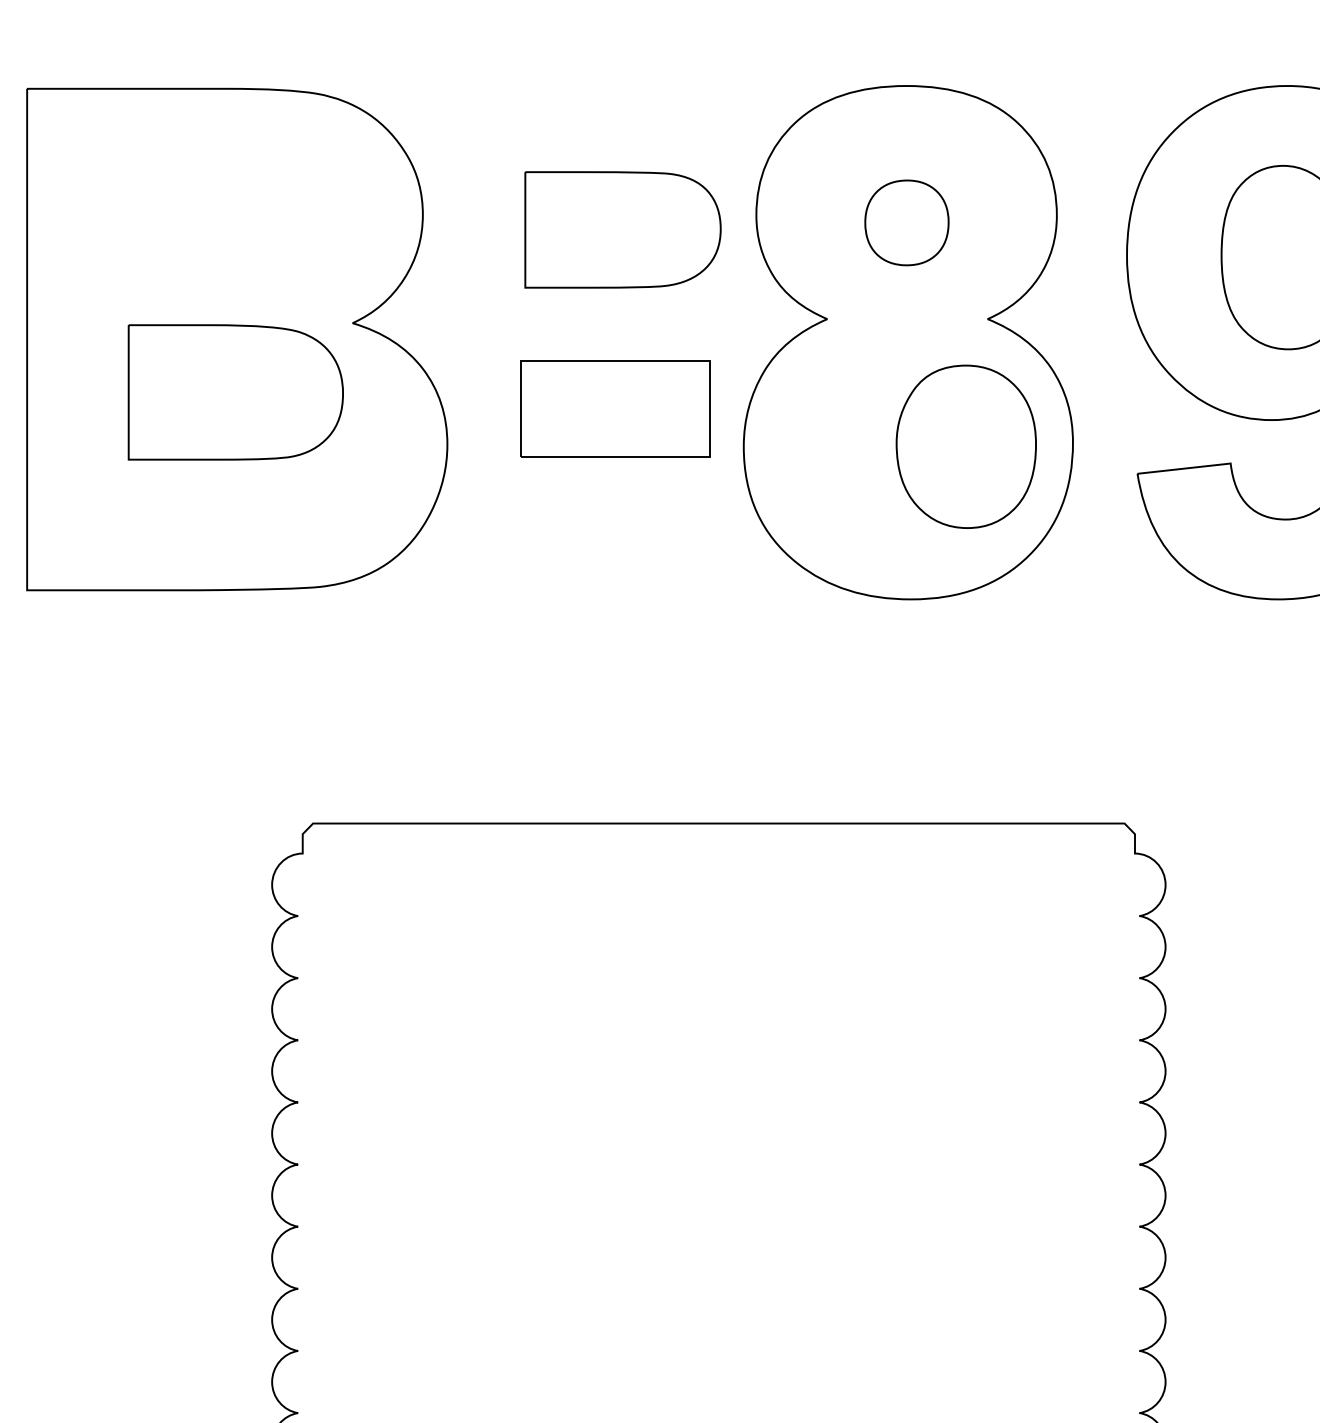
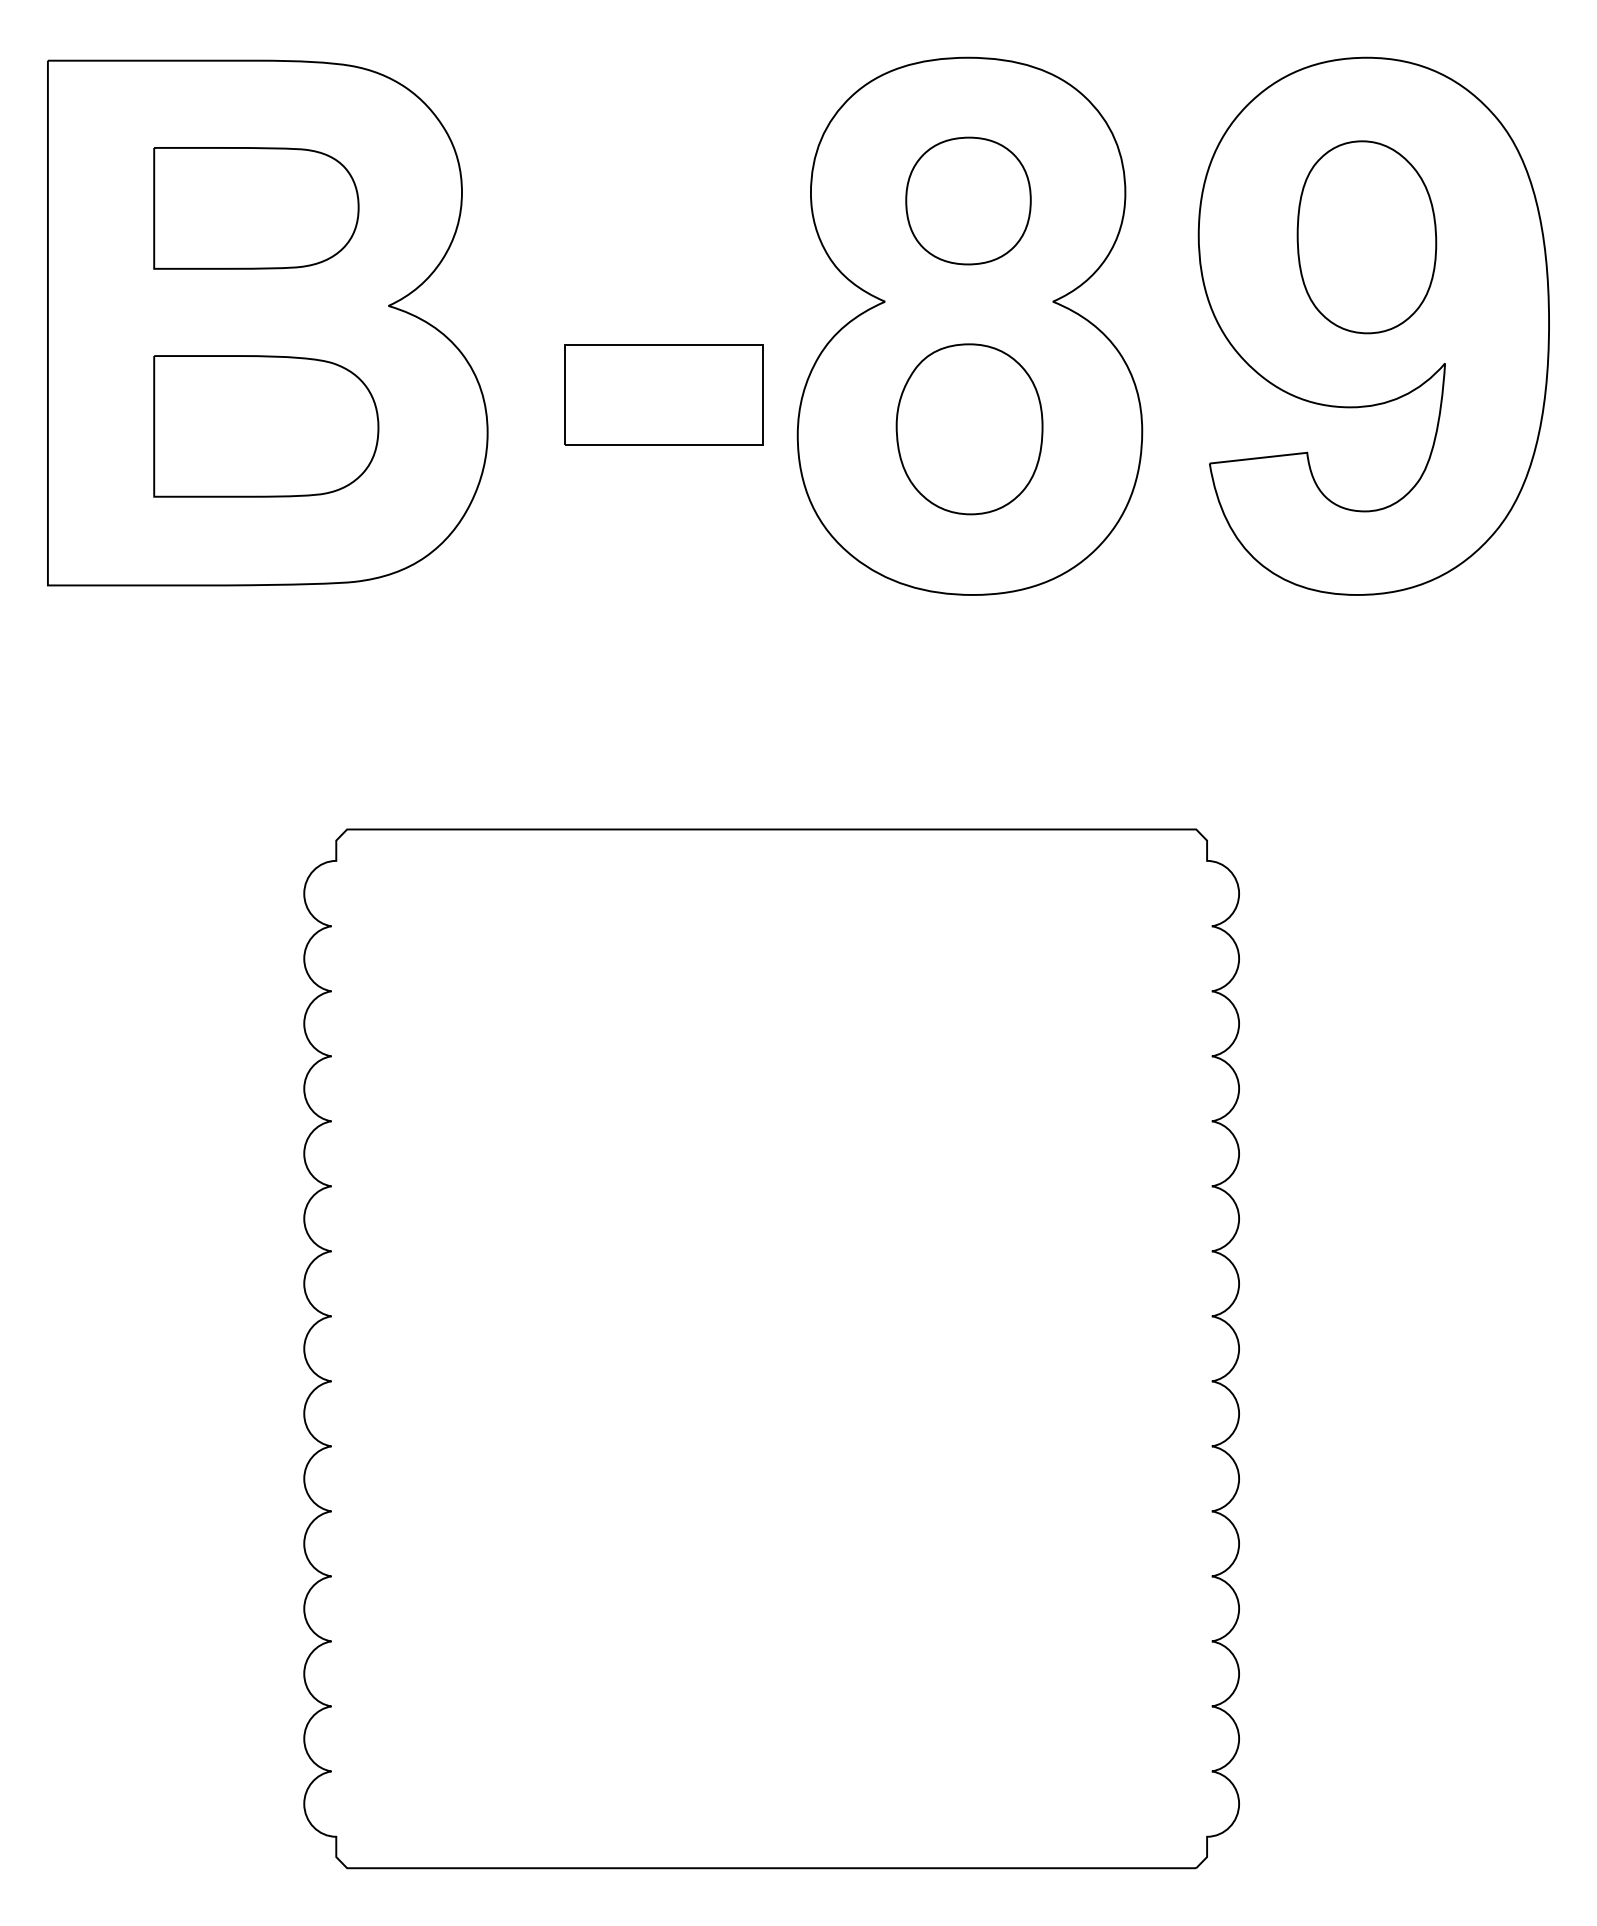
part: (906, 222) -> (968, 200), size x1.43
part: (623, 230) -> (256, 208), moved
part: (236, 392) -> (266, 426), moved
part: (966, 447) -> (969, 429), moved

